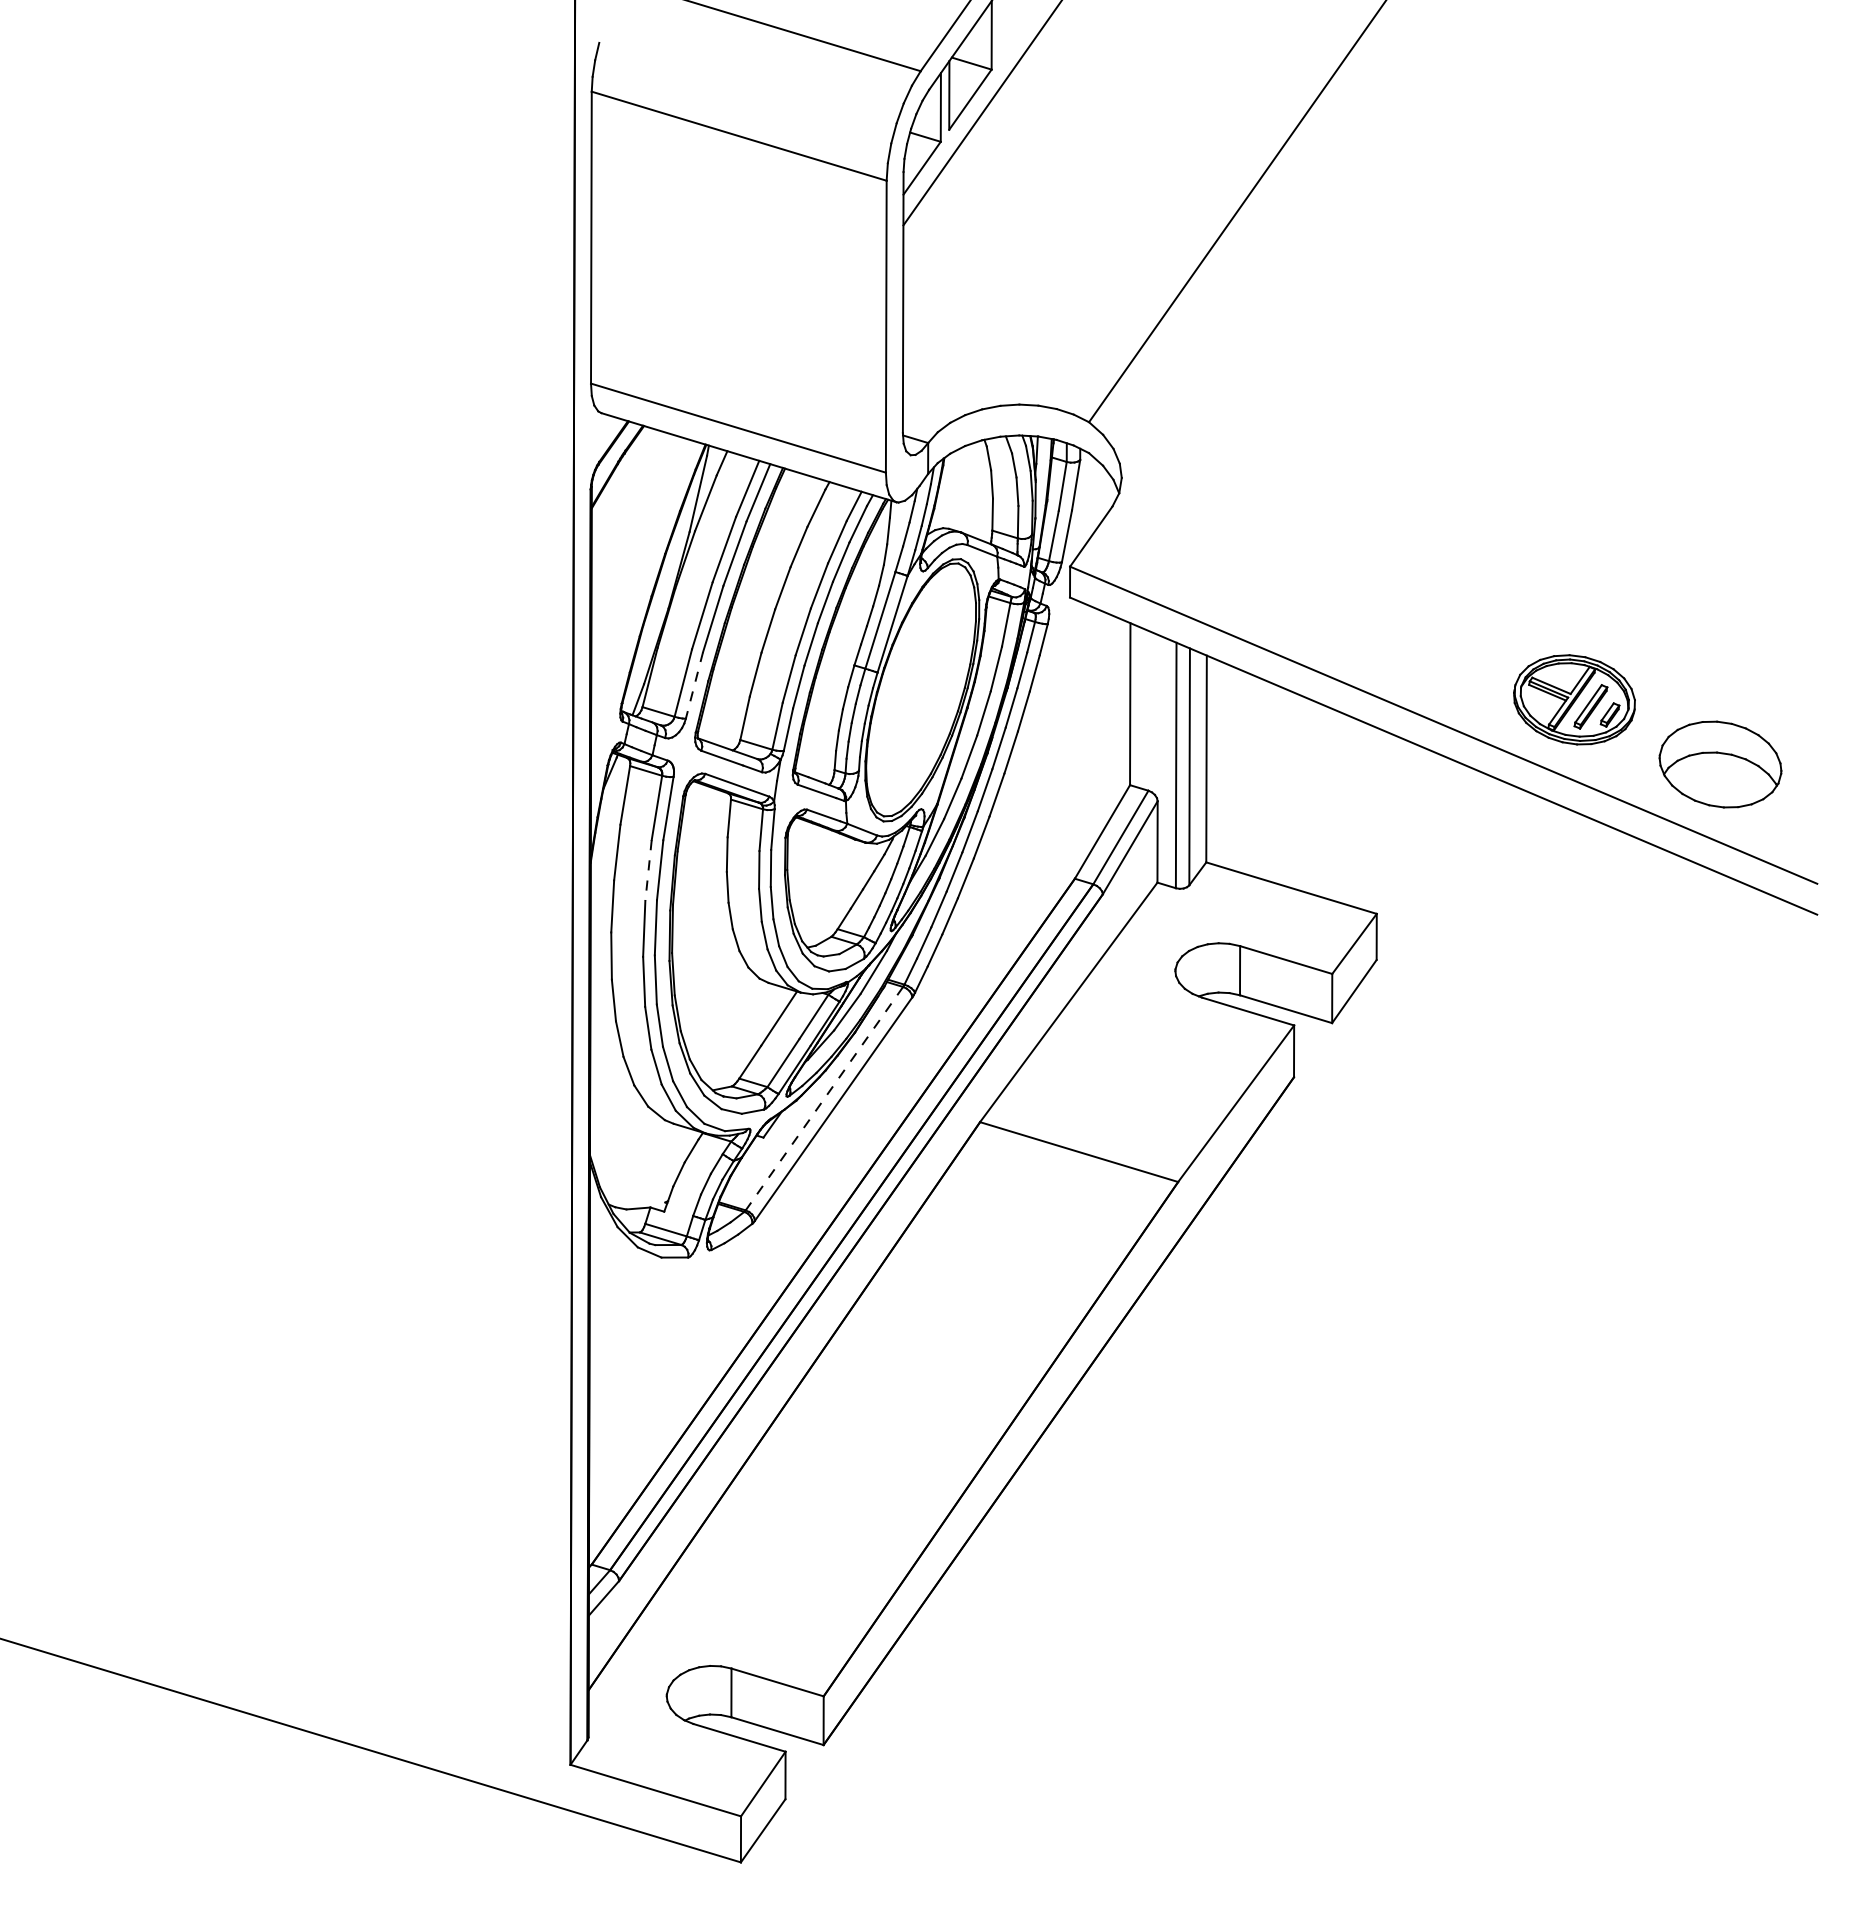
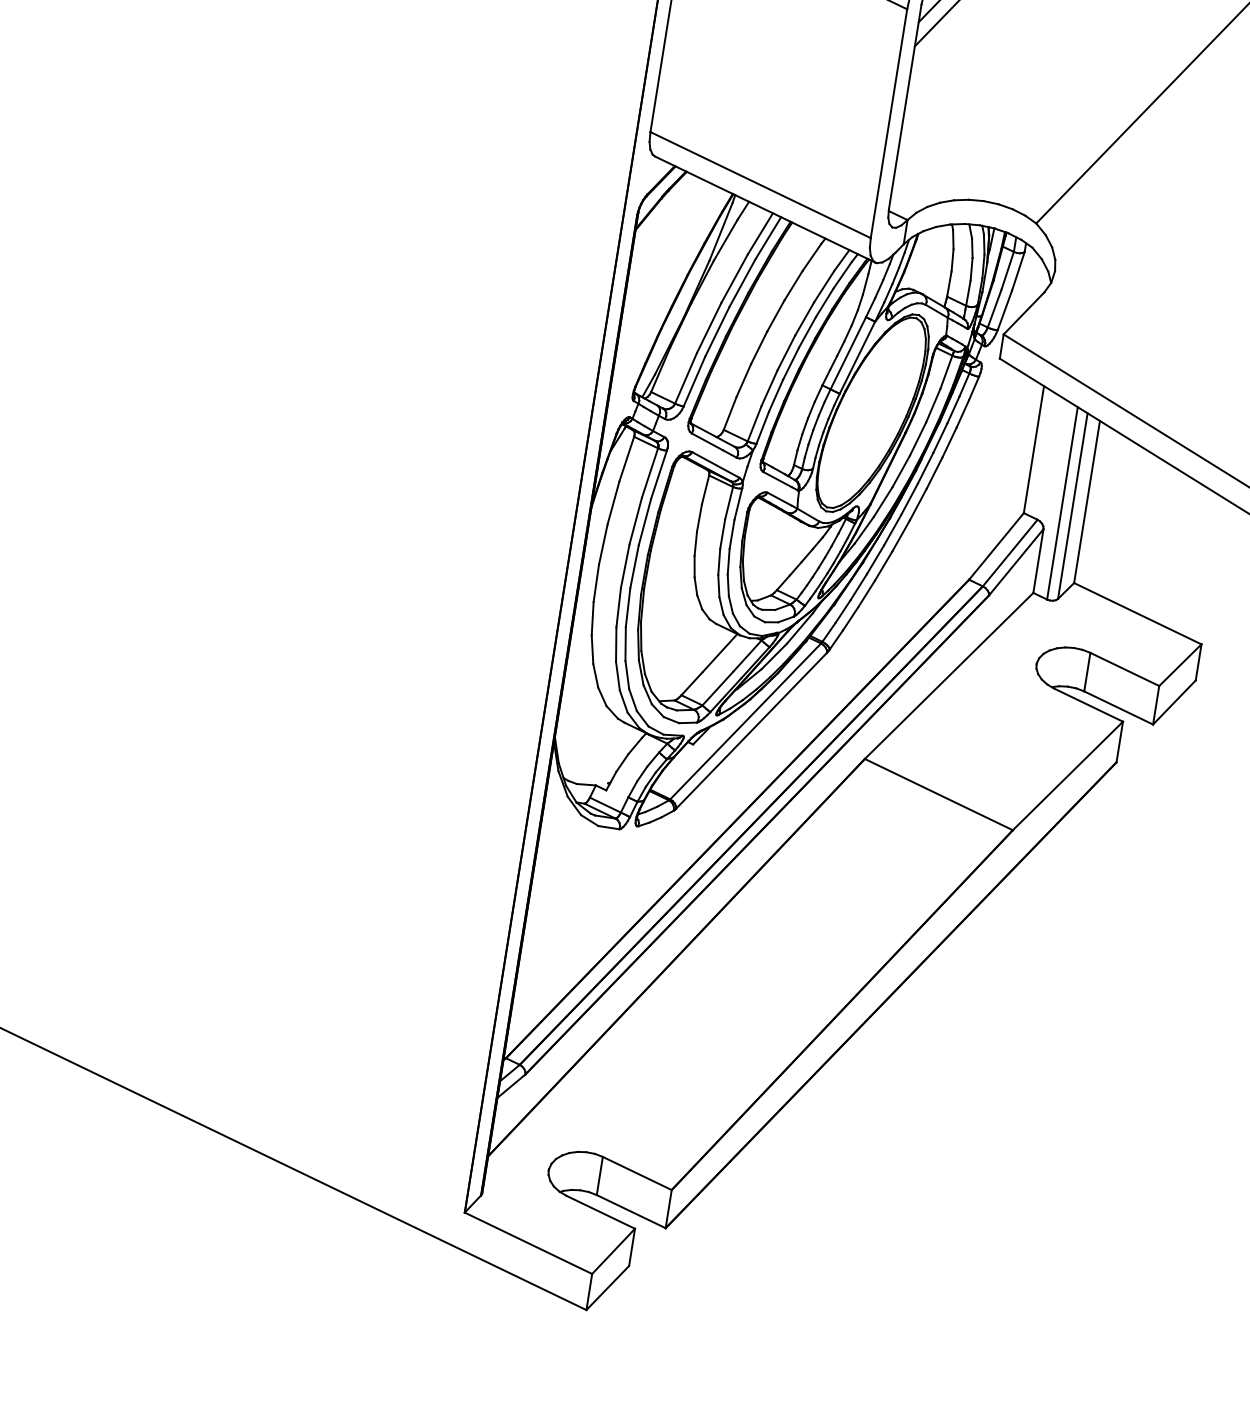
line: (694, 685) -> (694, 381), dashed -> solid
line: (648, 870) -> (635, 520), dashed -> solid
line: (824, 1098) -> (745, 721), dashed -> solid

